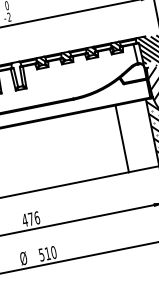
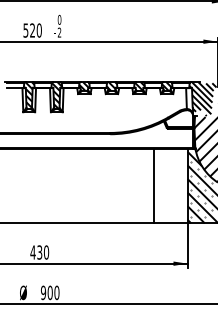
hatch: (17, 74) -> (56, 95), added
text: (34, 218) -> (43, 252), 476 -> 430
text: (44, 254) -> (46, 292), 510 -> 900

